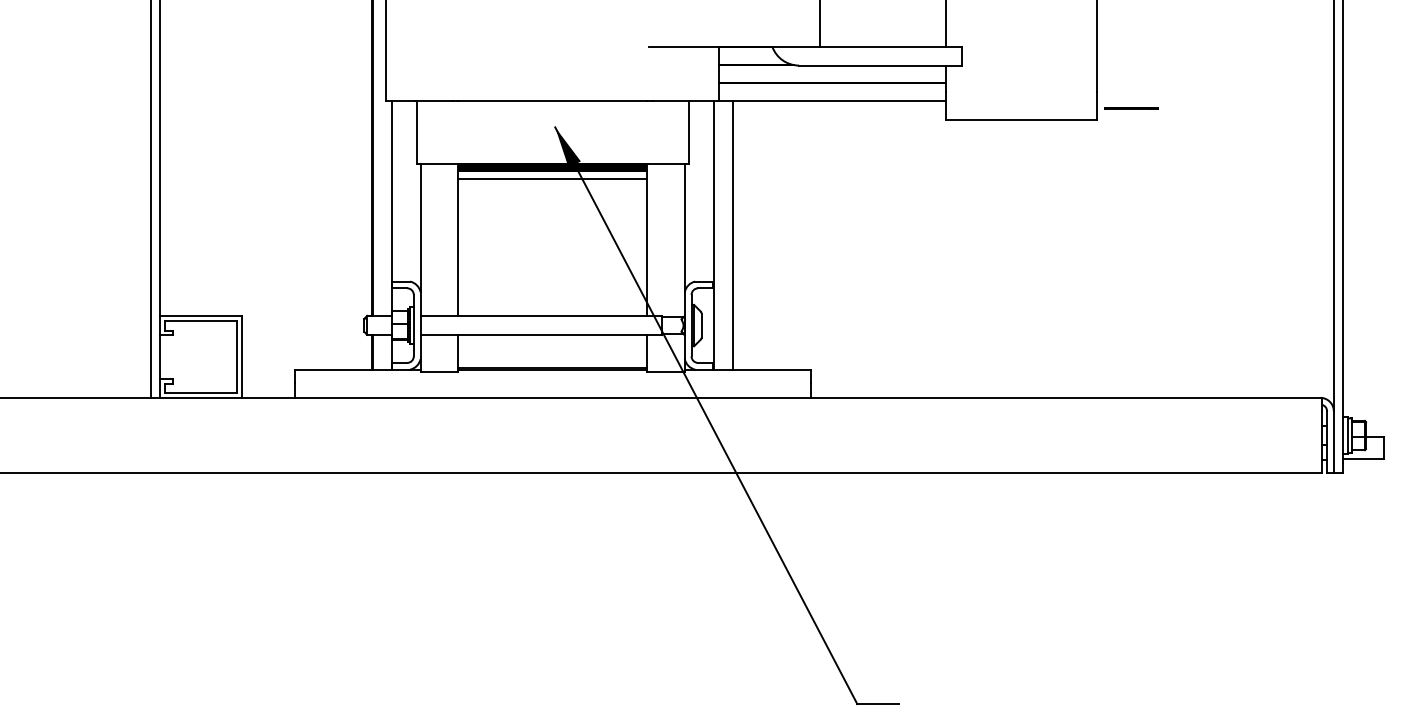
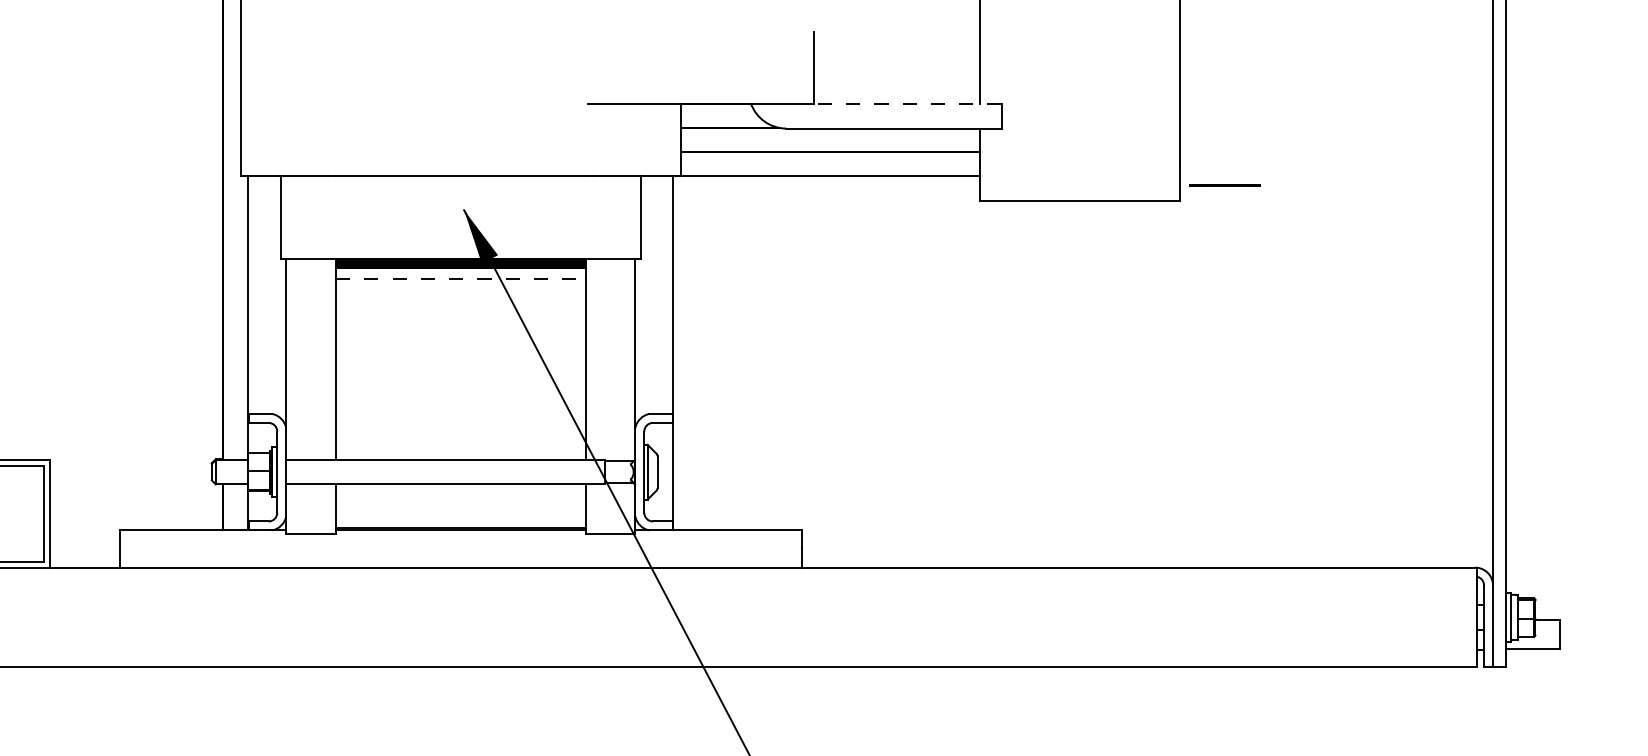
line: (890, 46) -> (907, 103), solid -> dashed
line: (553, 179) -> (461, 279), solid -> dashed
line: (733, 235) -> (699, 353), removed

